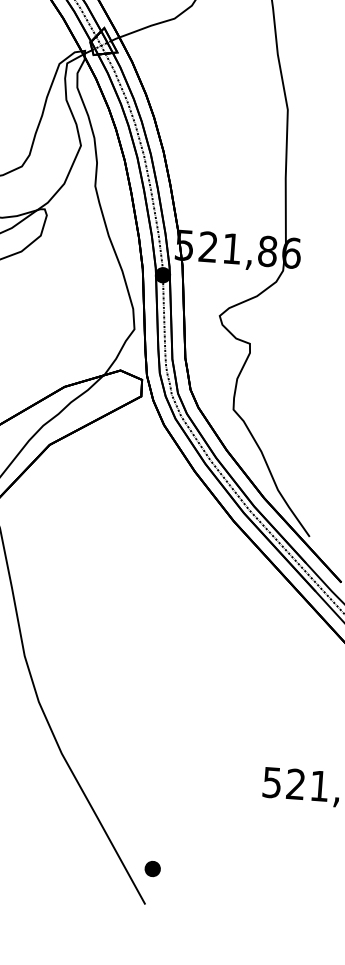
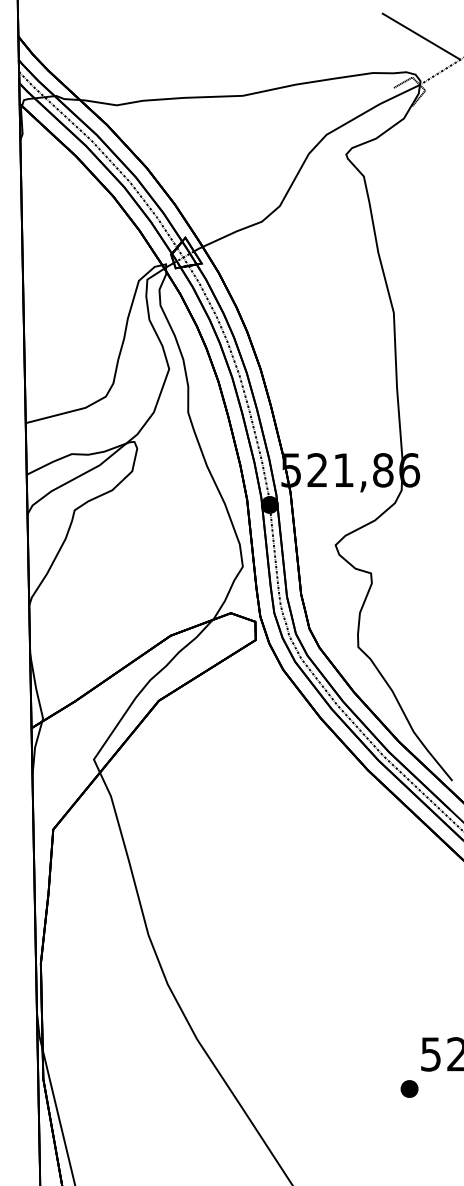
part: (152, 868) -> (409, 1088), moved

